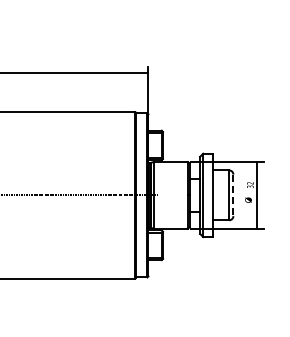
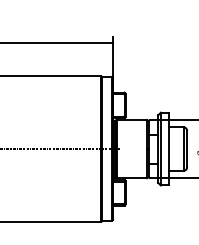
line: (233, 195) -> (187, 149), dashed -> solid

